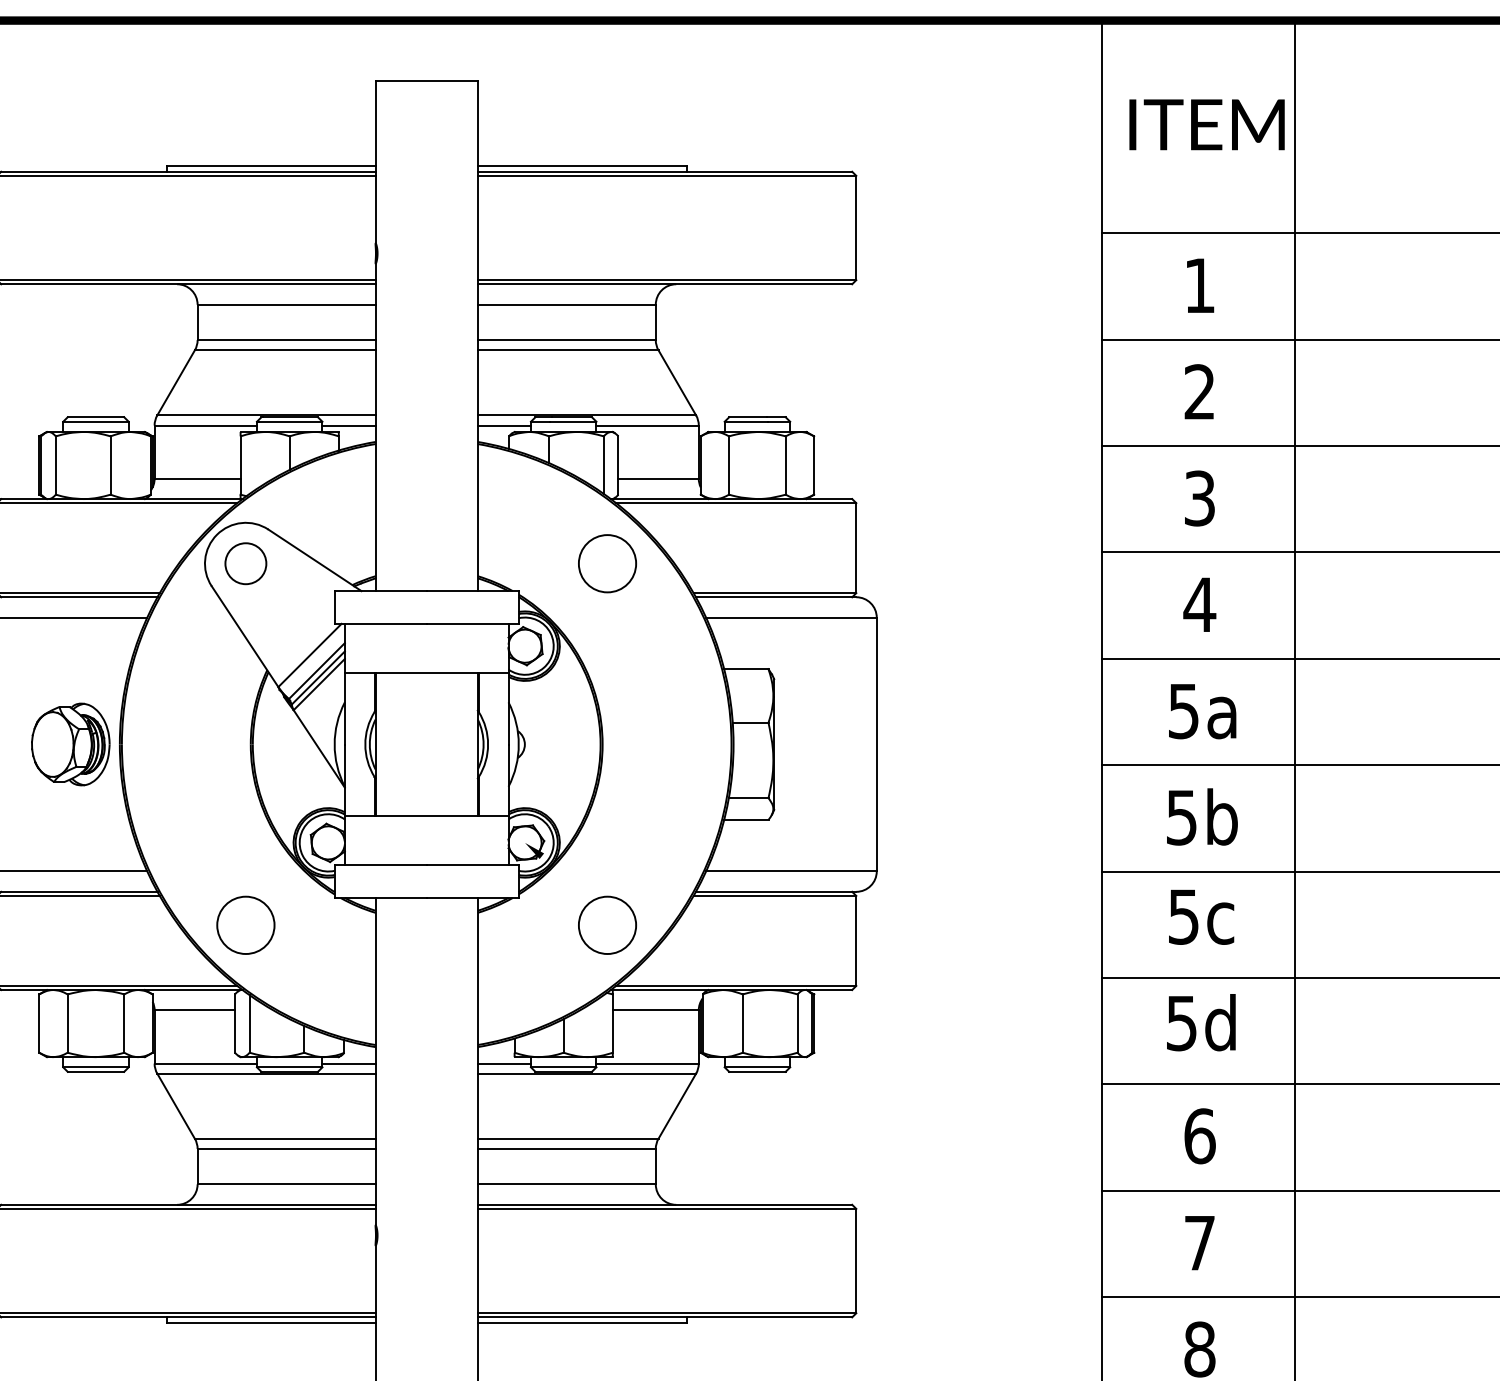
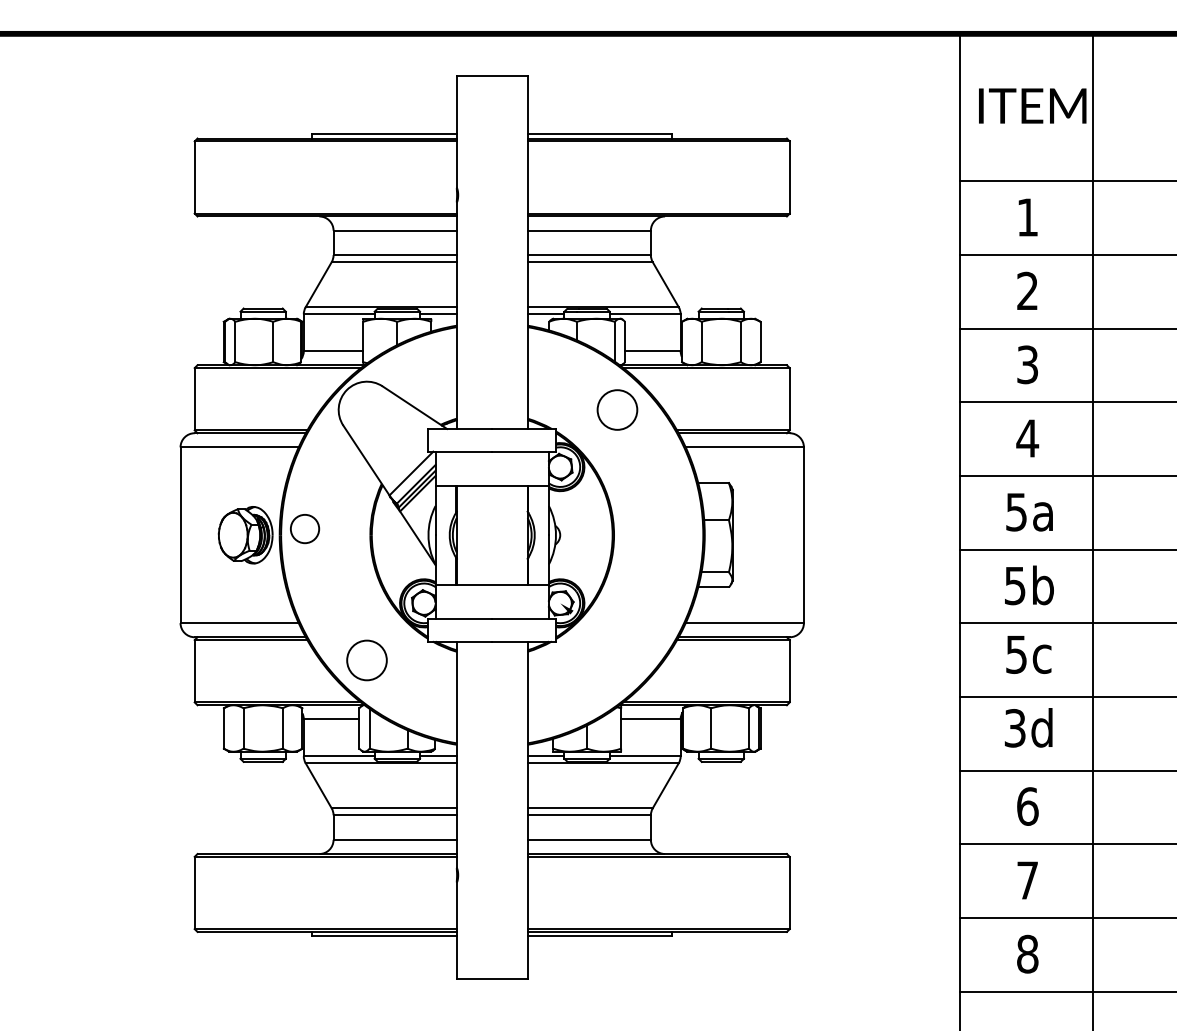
circle: (246, 564) -> (305, 529), moved
circle: (607, 925) -> (617, 660), removed
text: (1182, 1023) -> (1015, 728), 5d -> 3d

